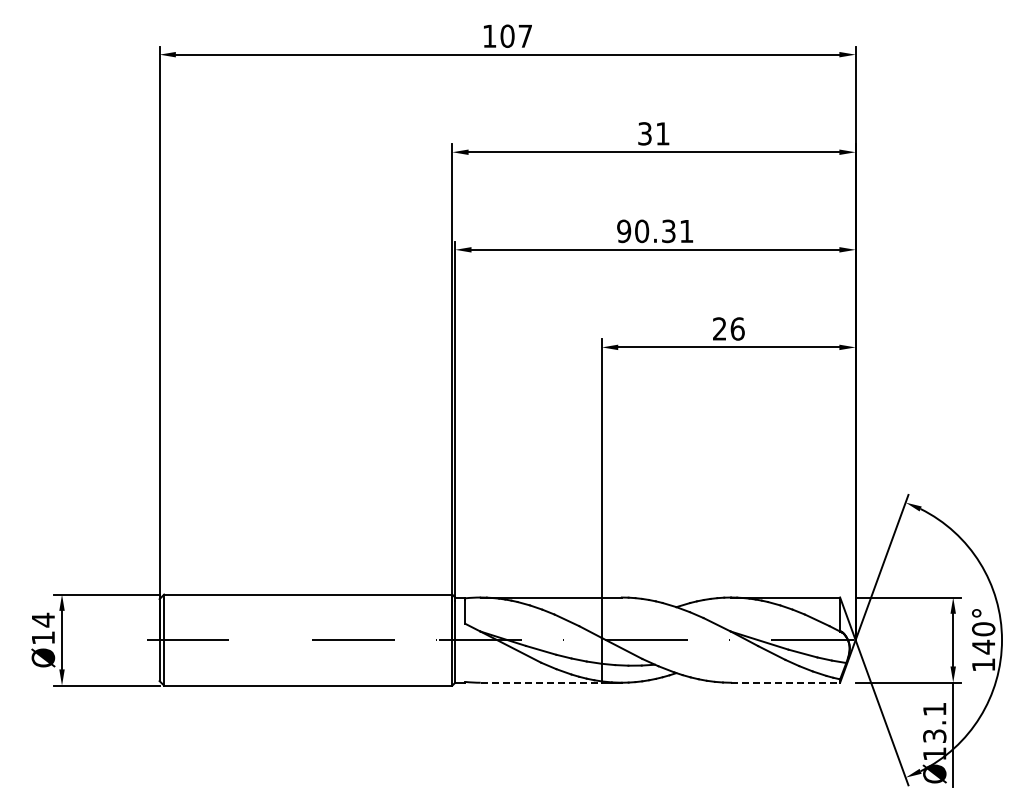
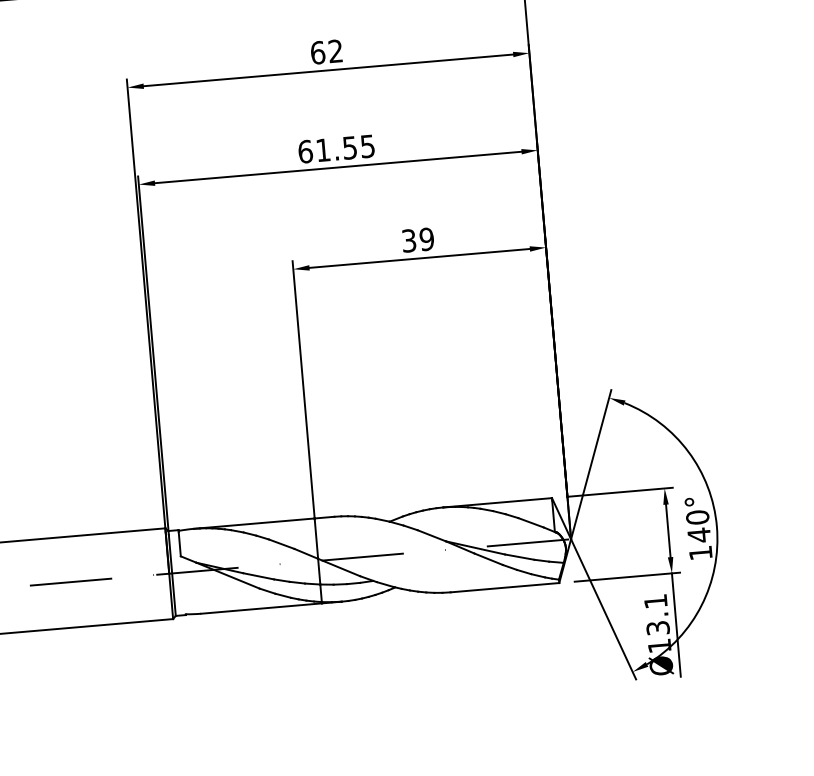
text: (653, 133) -> (326, 51), 31 -> 62
text: (655, 231) -> (336, 149), 90.31 -> 61.55
text: (728, 328) -> (417, 239), 26 -> 39
line: (541, 682) -> (261, 608), dashed -> solid
line: (785, 682) -> (504, 587), dashed -> solid

